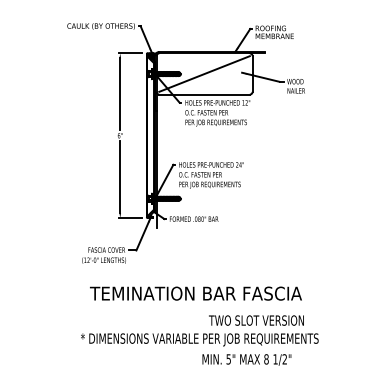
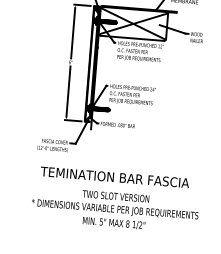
line: (204, 73) -> (133, 23), added
text: (256, 320) -> (115, 196), moved
text: (246, 359) -> (113, 223), moved

